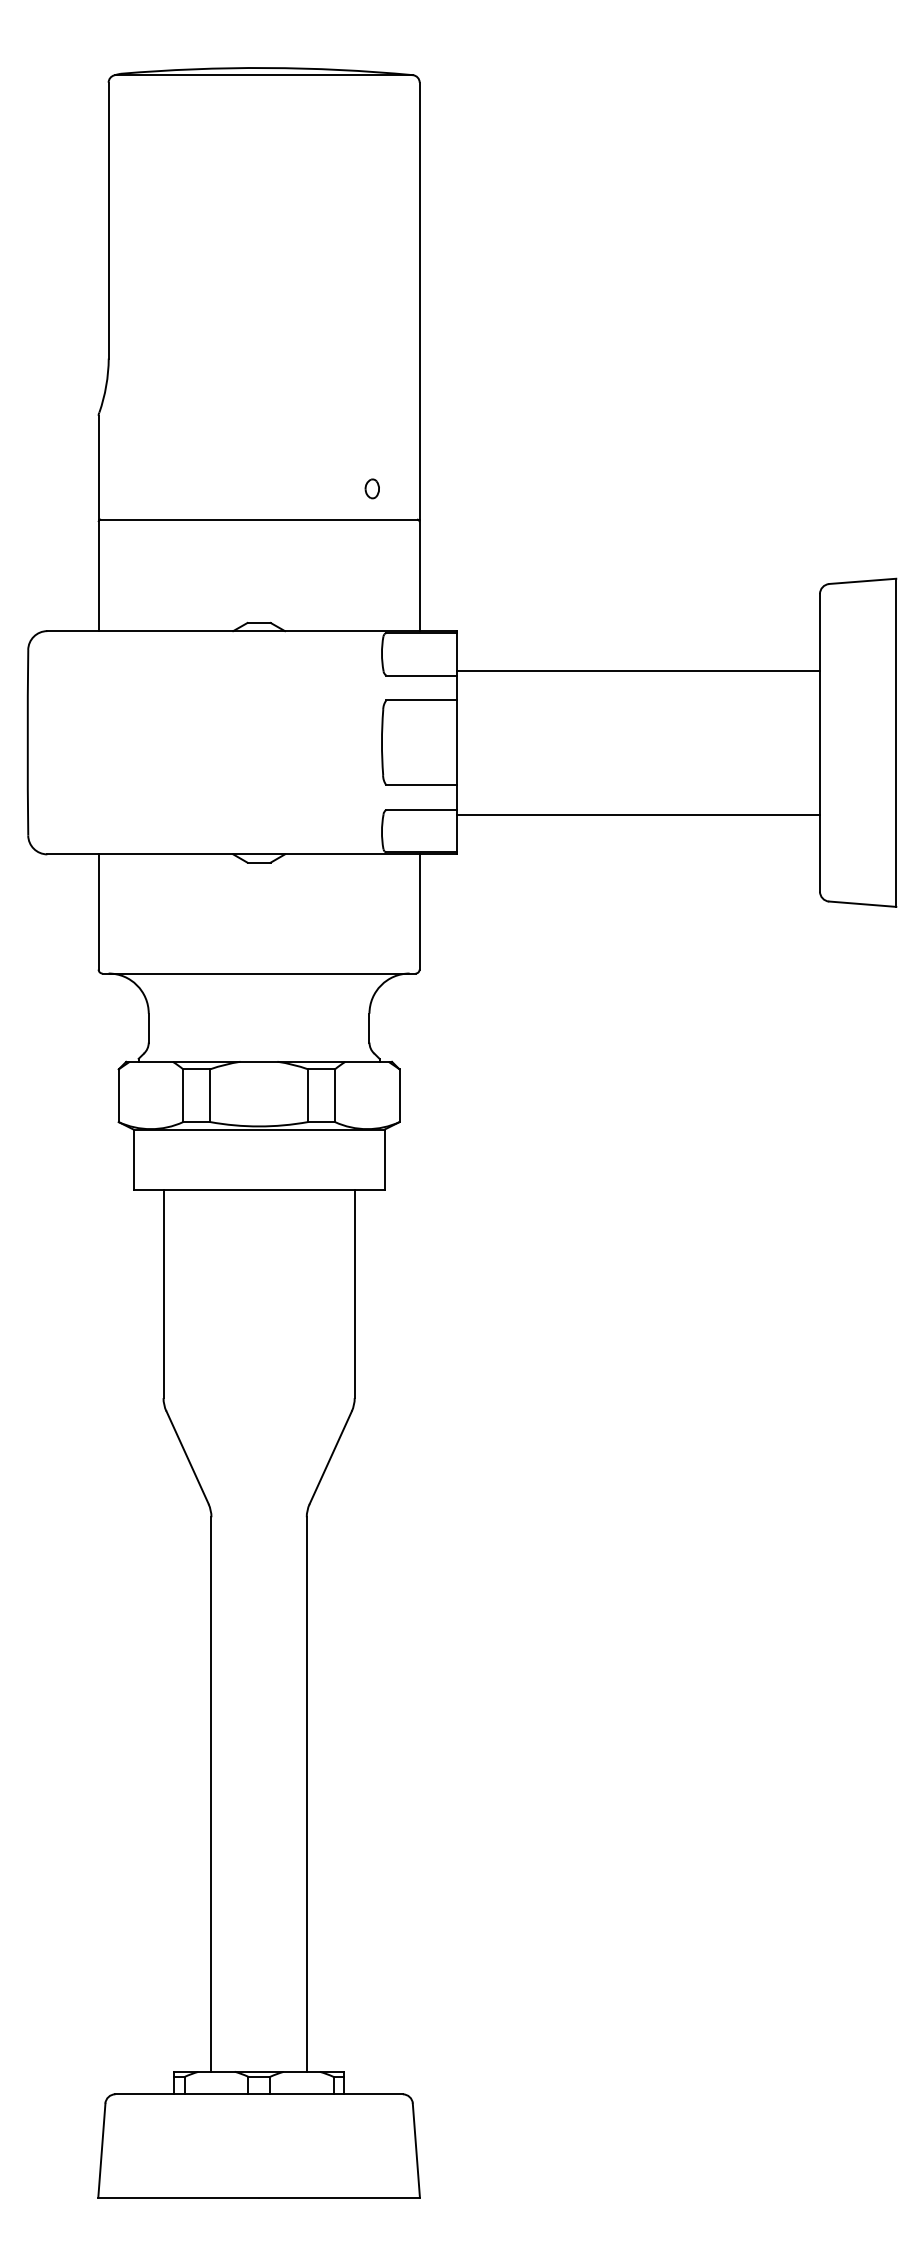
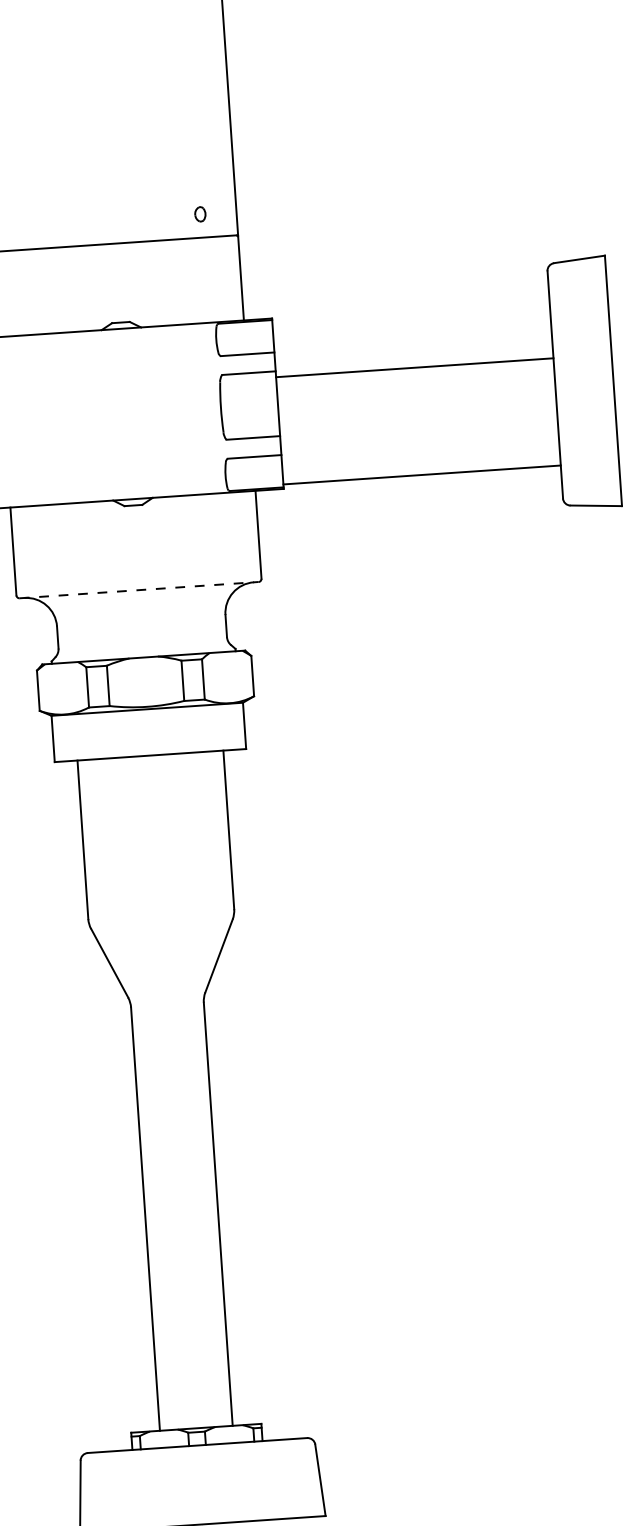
line: (638, 671) -> (414, 368), moved
line: (638, 814) -> (422, 474), moved
line: (259, 973) -> (139, 590), solid -> dashed

